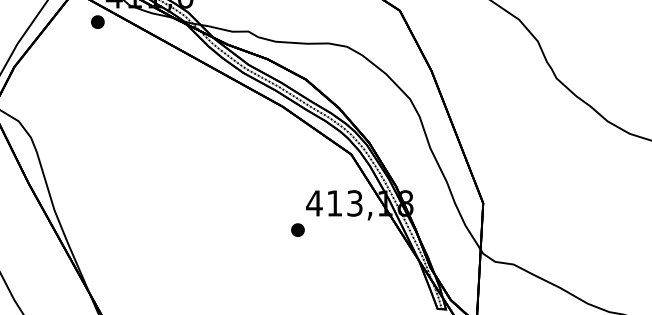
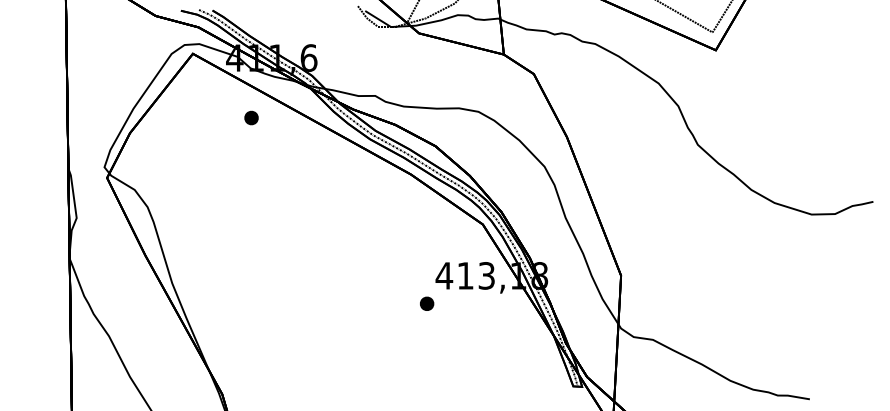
part: (97, 21) -> (251, 117), moved

